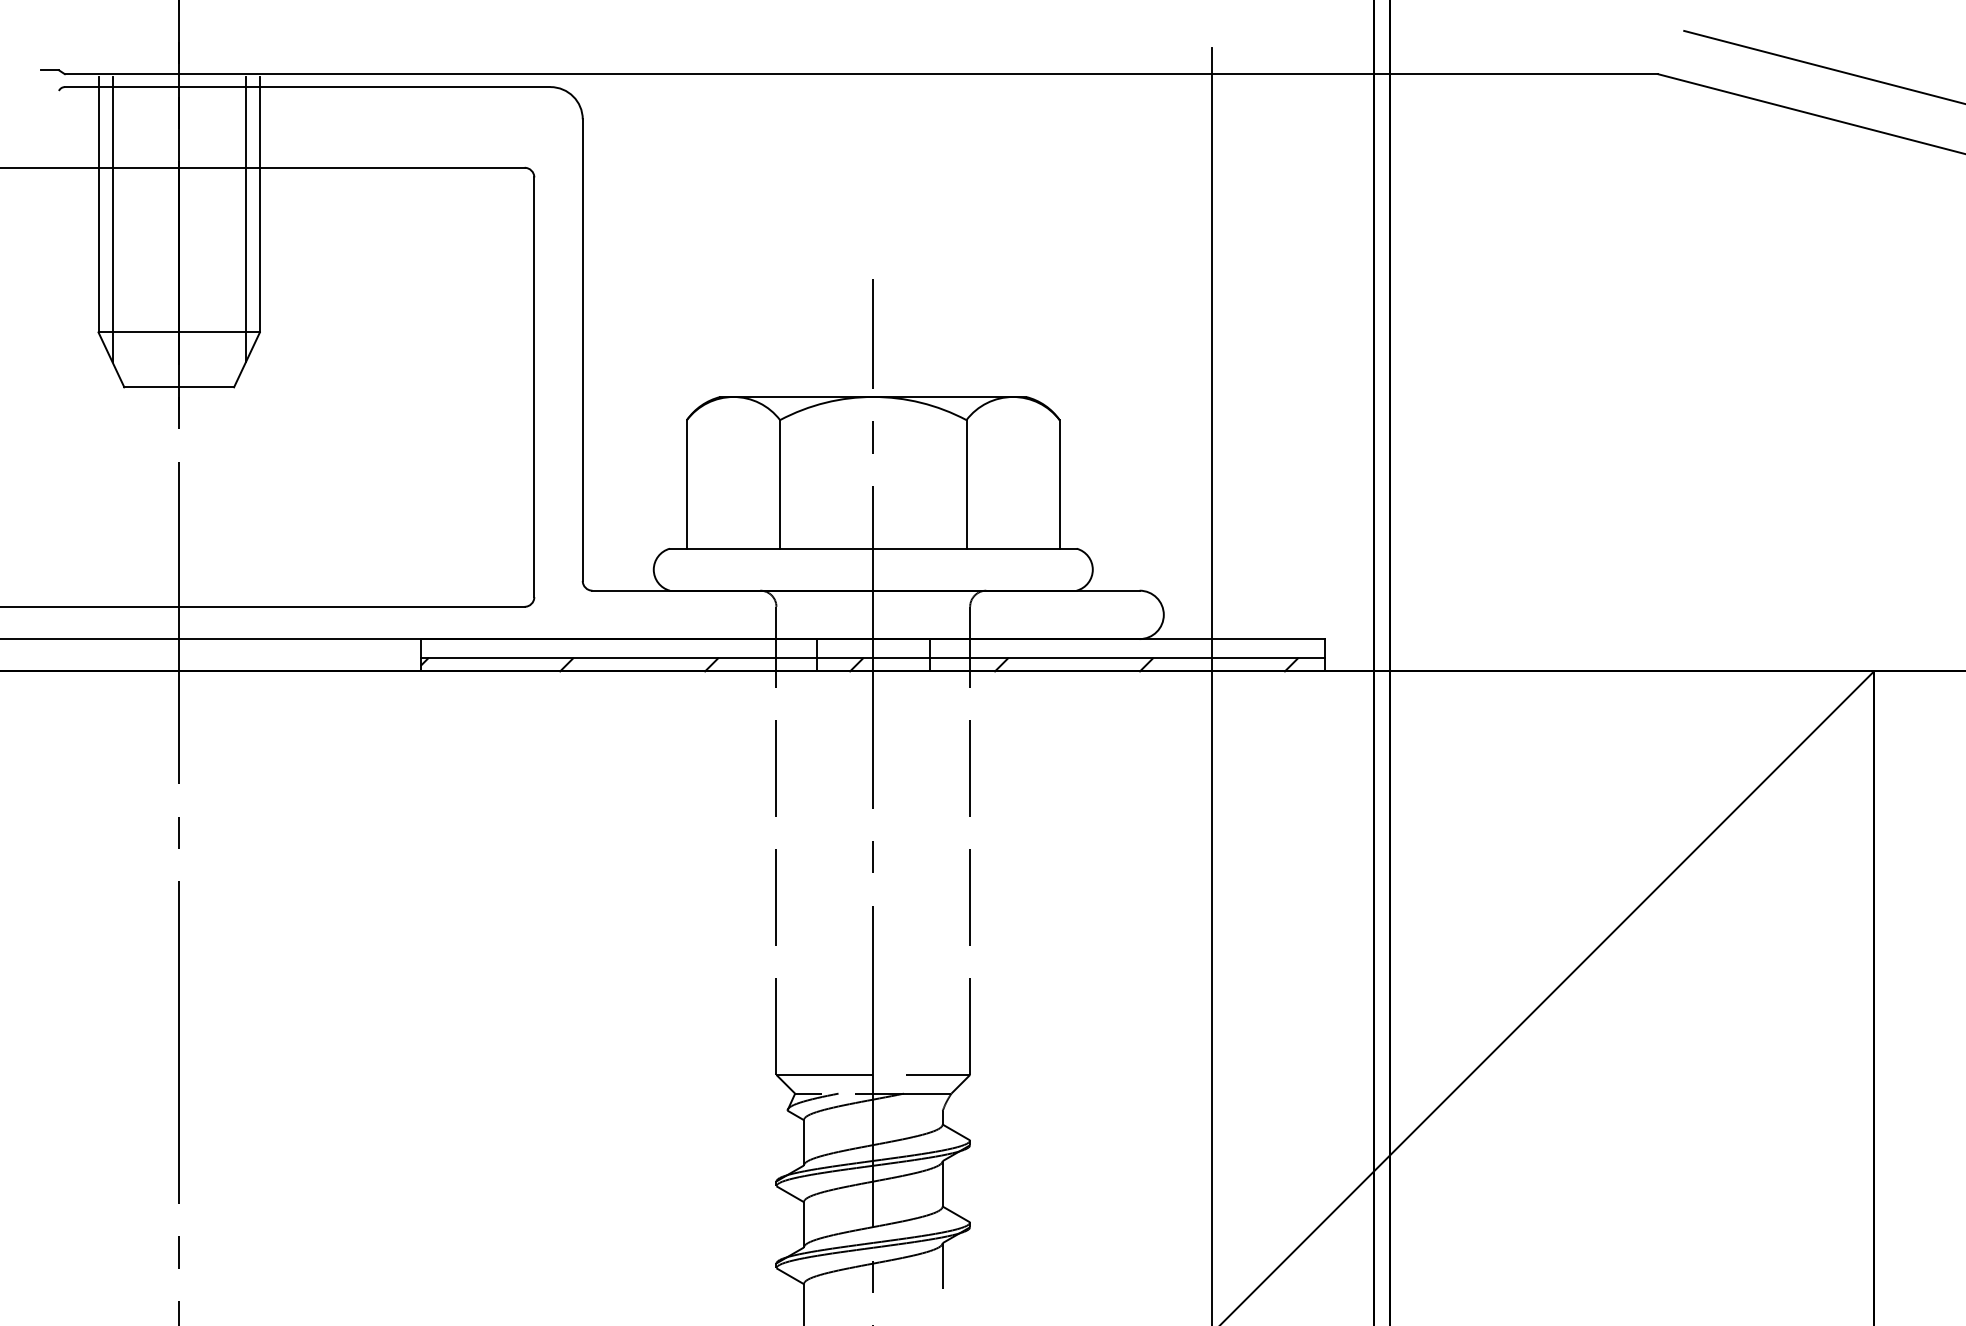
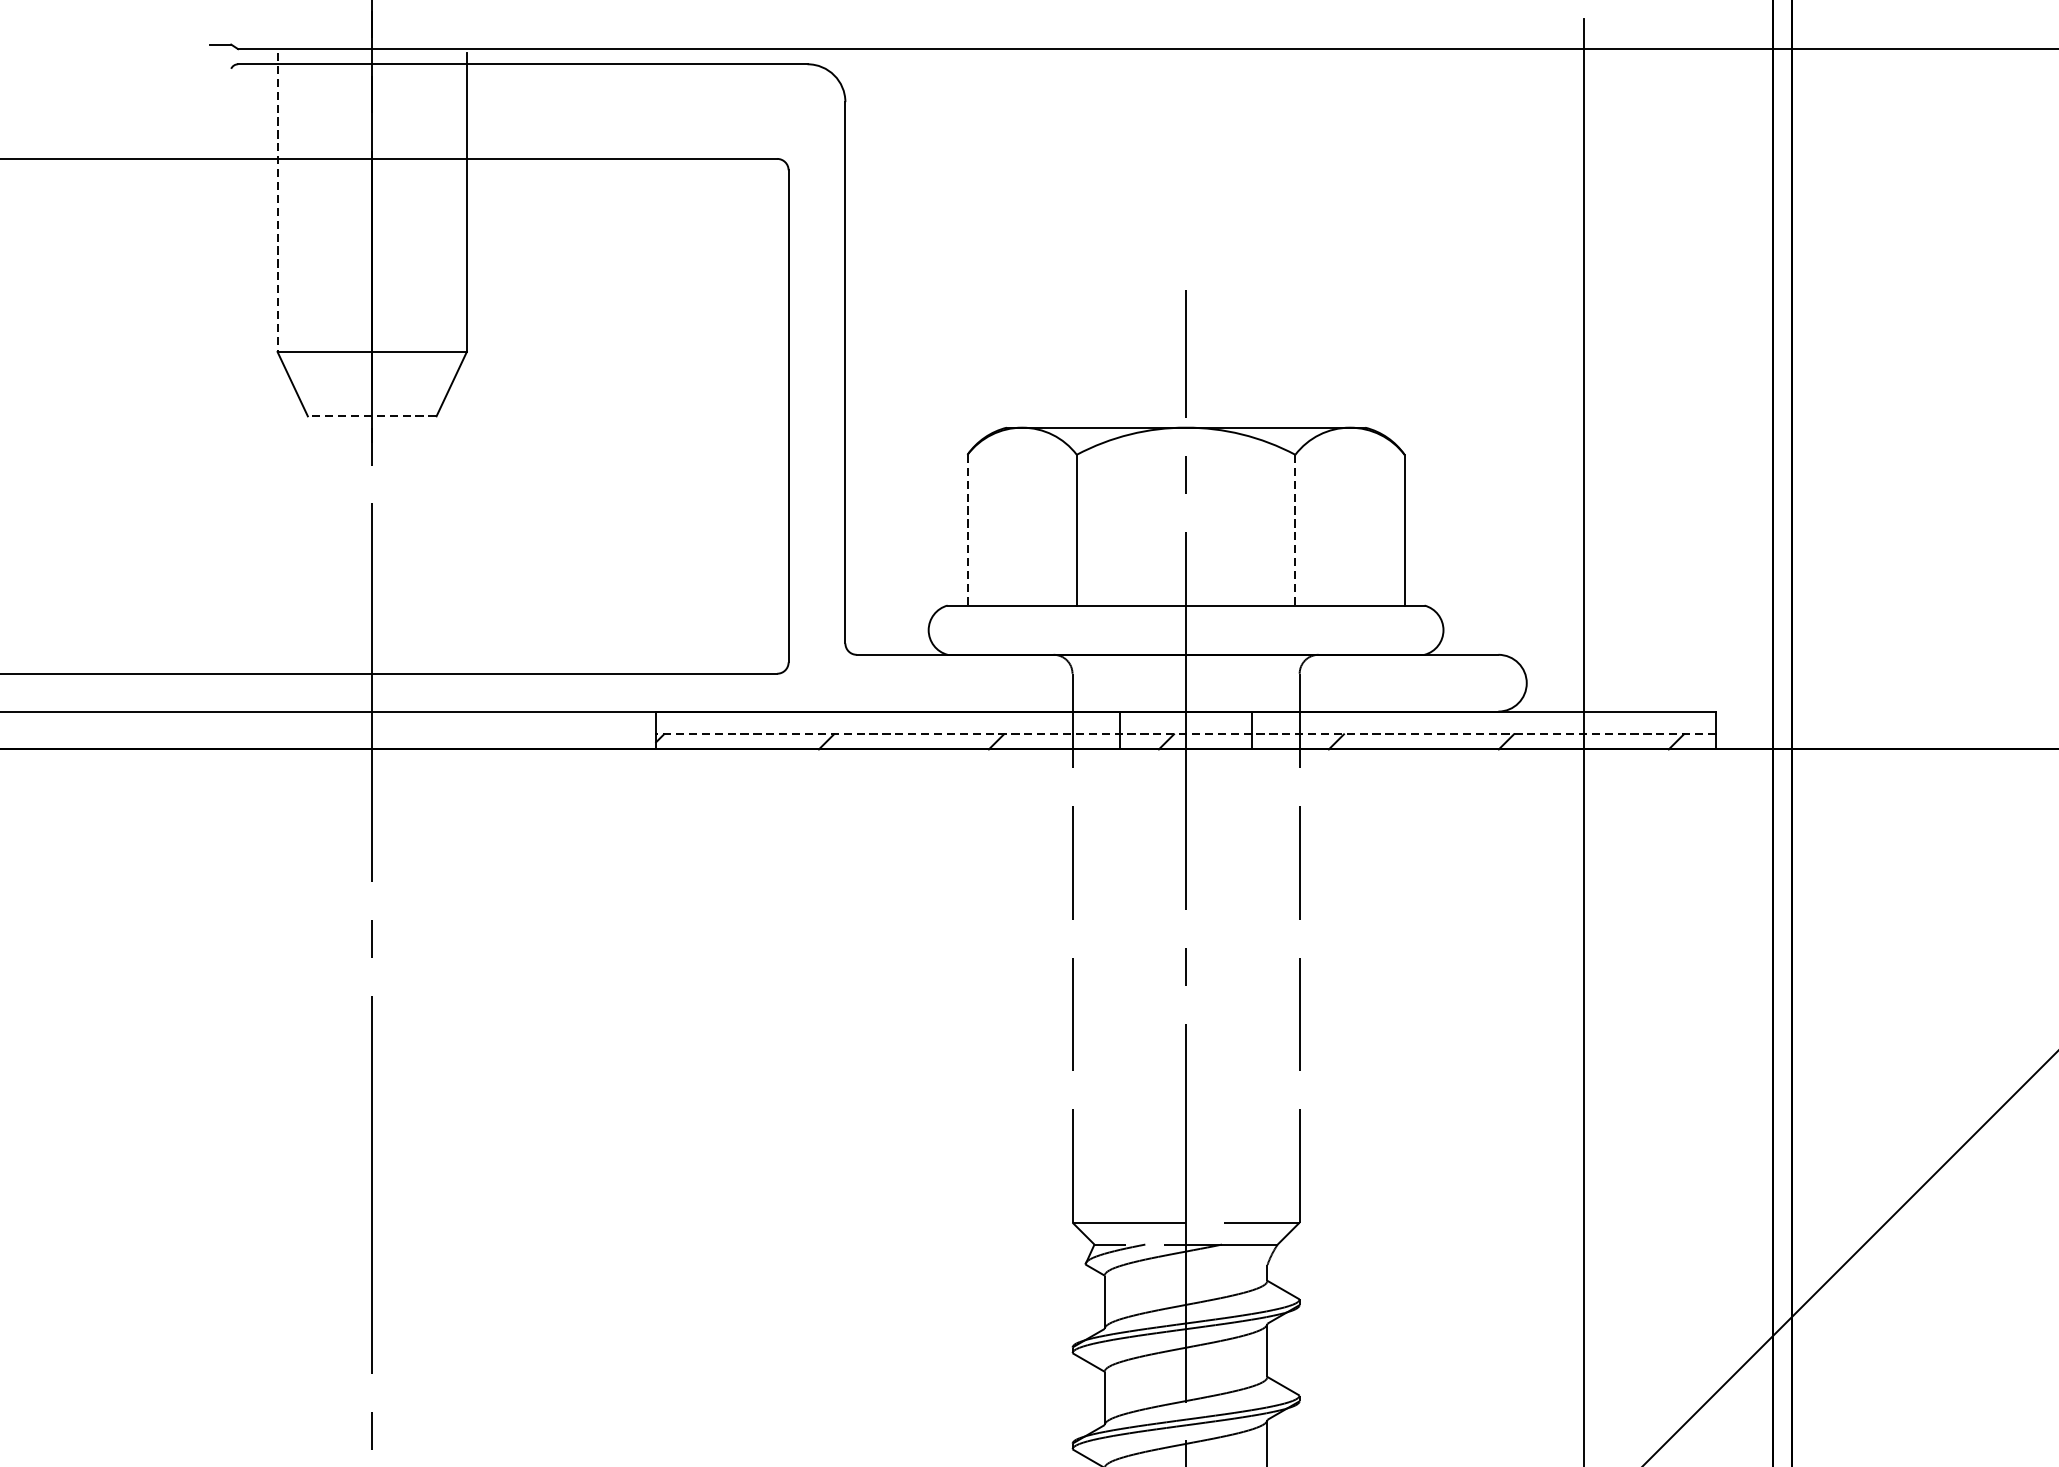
line: (98, 204) -> (277, 201), solid -> dashed
line: (112, 219) -> (293, 219), removed
line: (245, 219) -> (449, 219), removed
line: (179, 387) -> (372, 416), solid -> dashed
line: (686, 484) -> (967, 530), solid -> dashed
line: (966, 484) -> (1295, 530), solid -> dashed
line: (873, 658) -> (1186, 734), solid -> dashed

